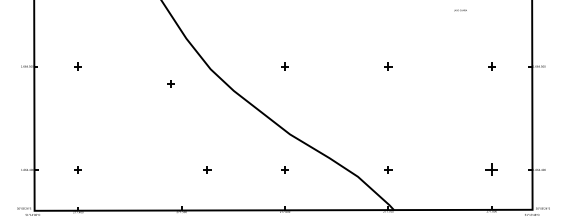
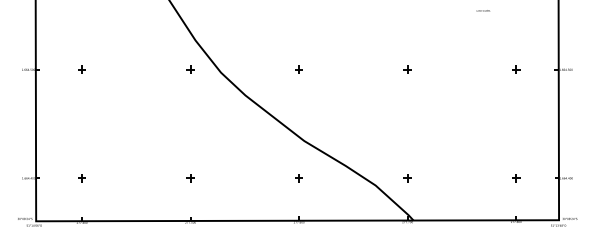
part: (171, 83) -> (190, 69), moved
part: (207, 170) -> (190, 178), moved
part: (492, 170) -> (516, 178), size x0.62

